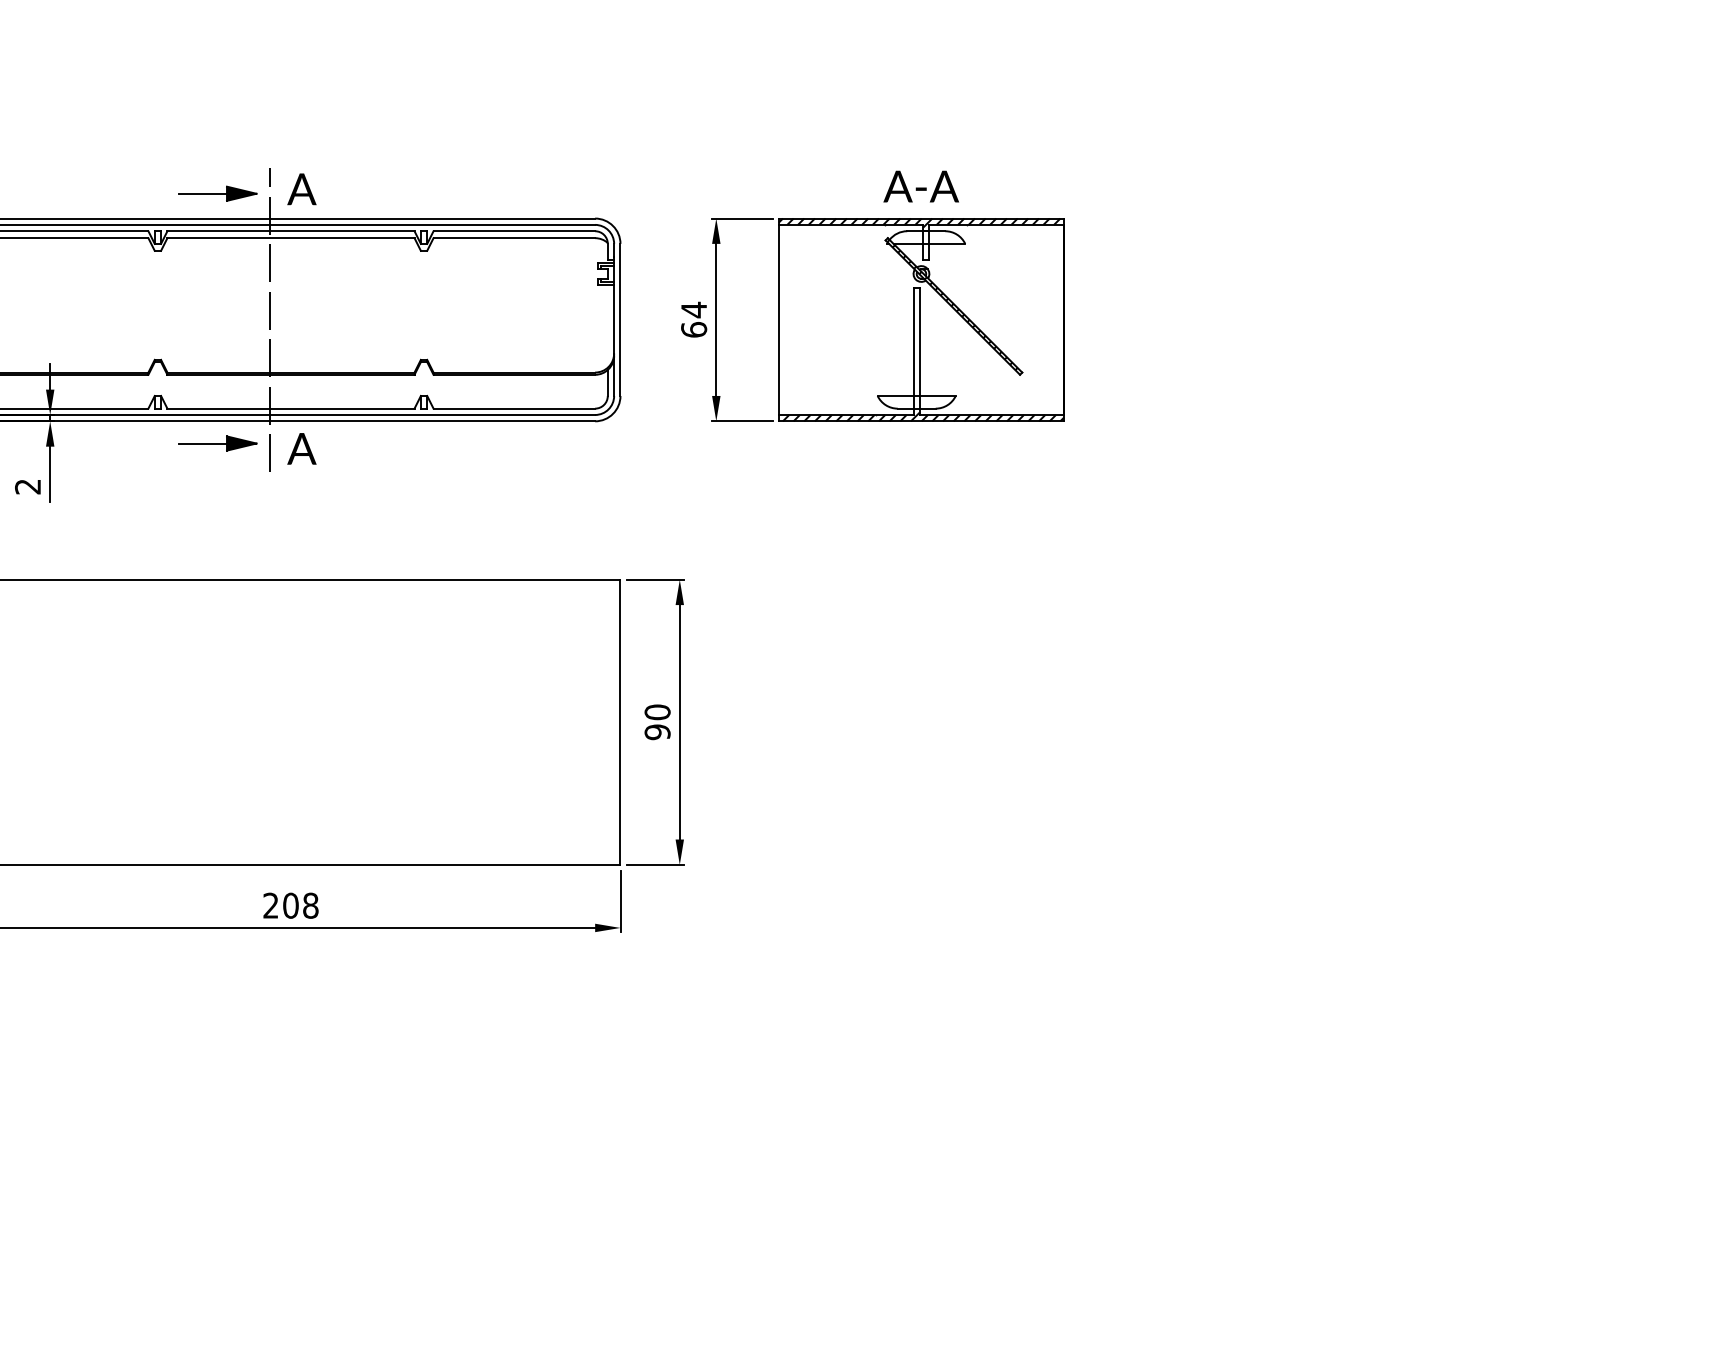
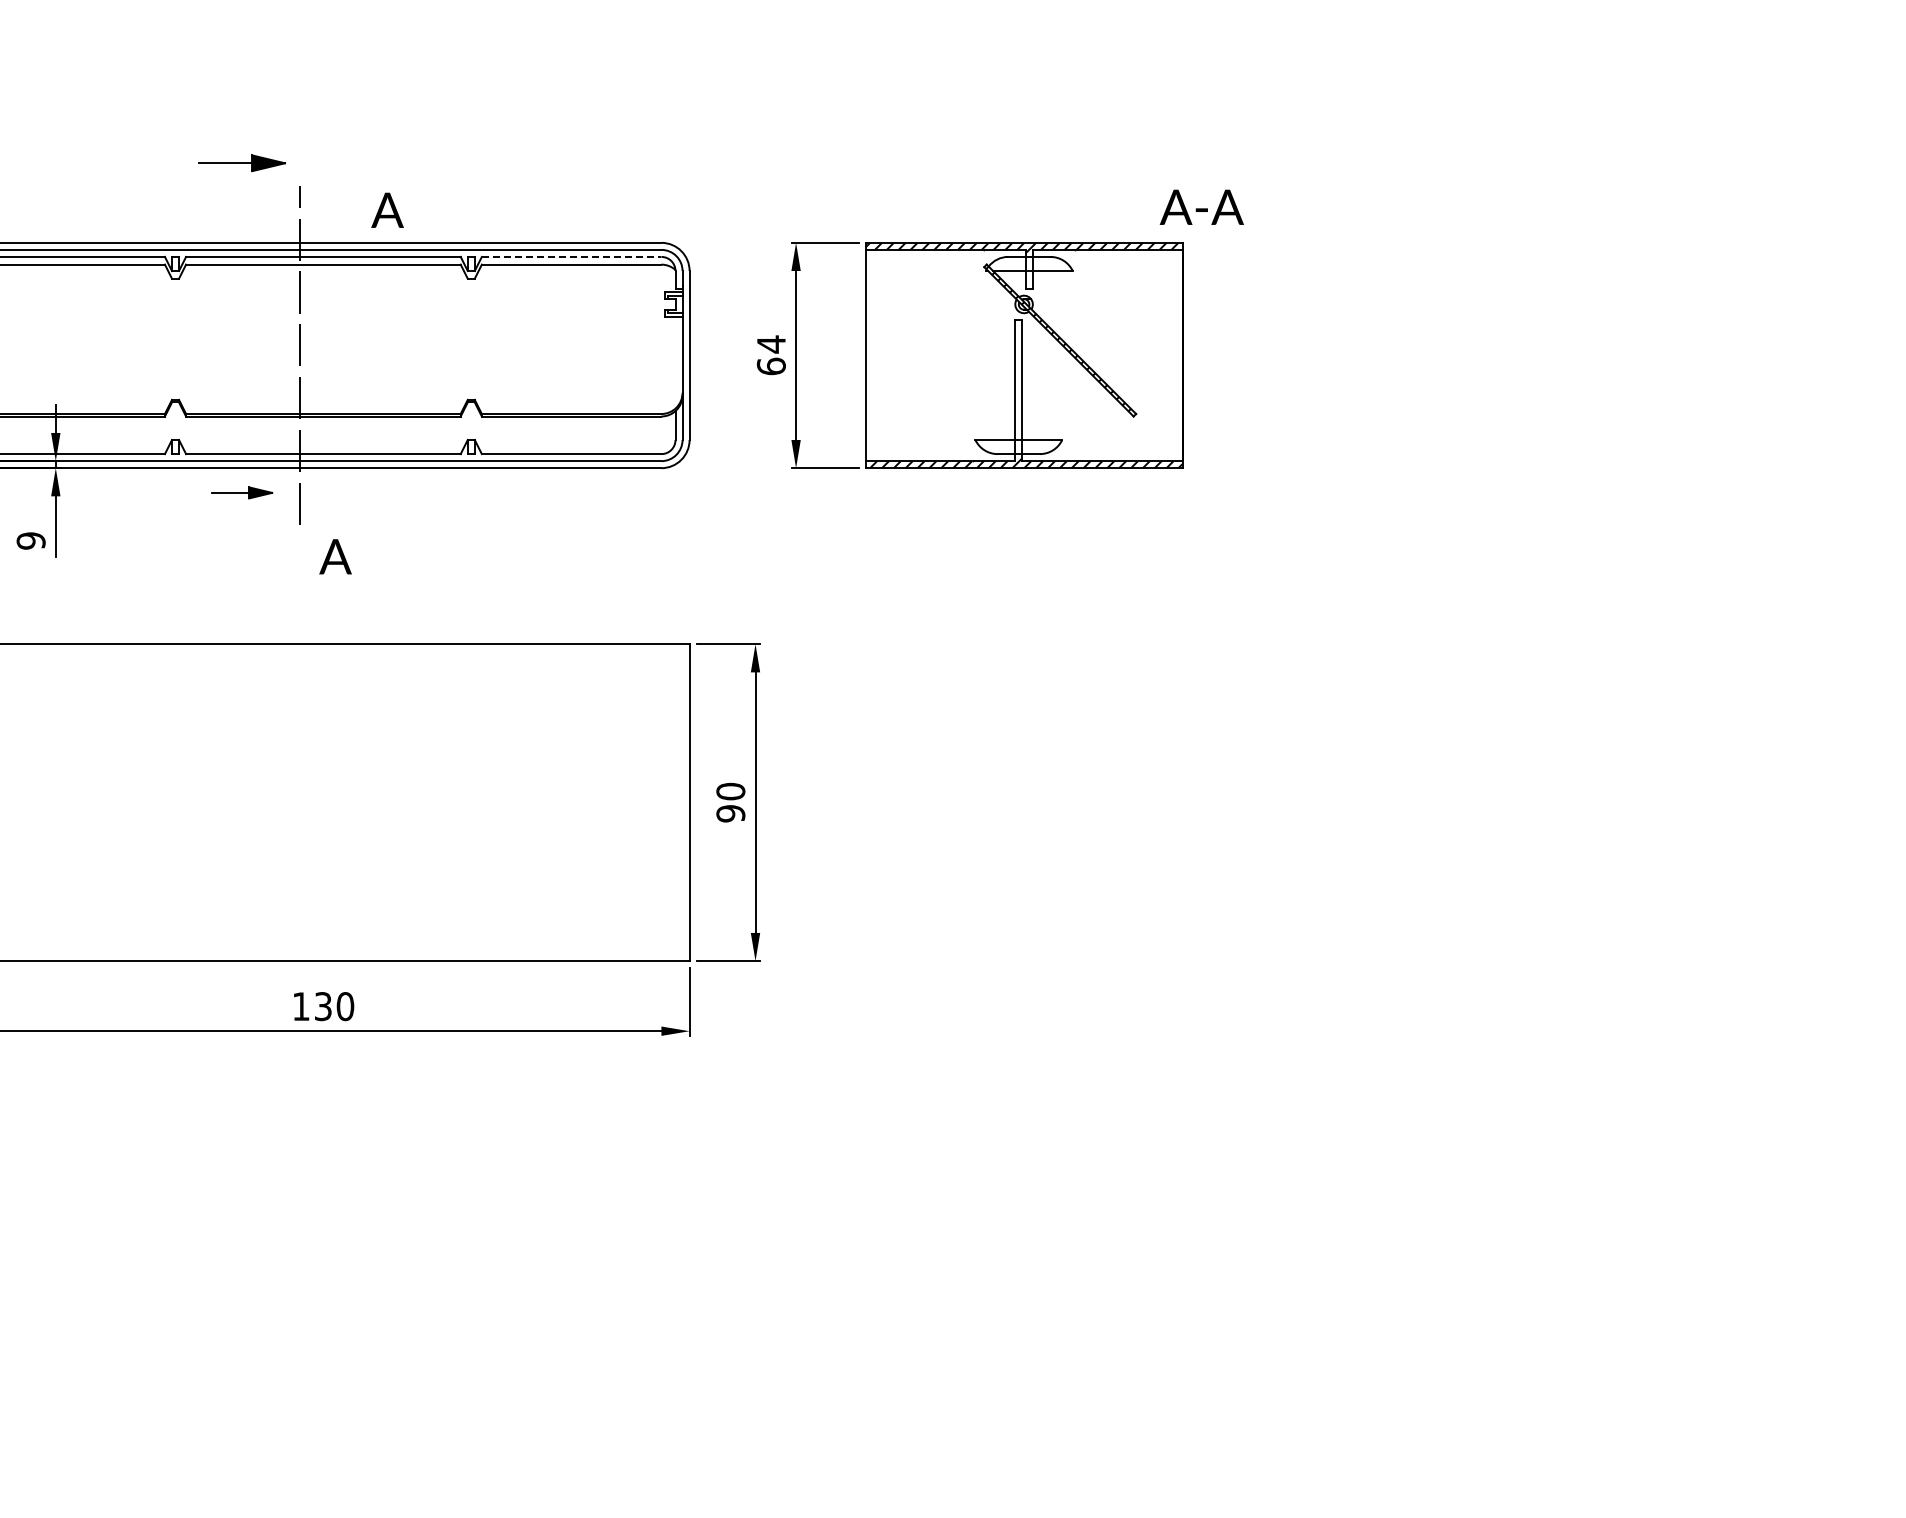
text: (920, 185) -> (1201, 206), moved
text: (301, 188) -> (387, 209), moved
part: (217, 193) -> (241, 163), moved
line: (514, 230) -> (571, 256), solid -> dashed
part: (217, 443) -> (241, 492), size x0.7
text: (301, 448) -> (335, 556), moved
text: (27, 486) -> (30, 540), 2 -> 9
text: (291, 905) -> (323, 1006), 208 -> 130

